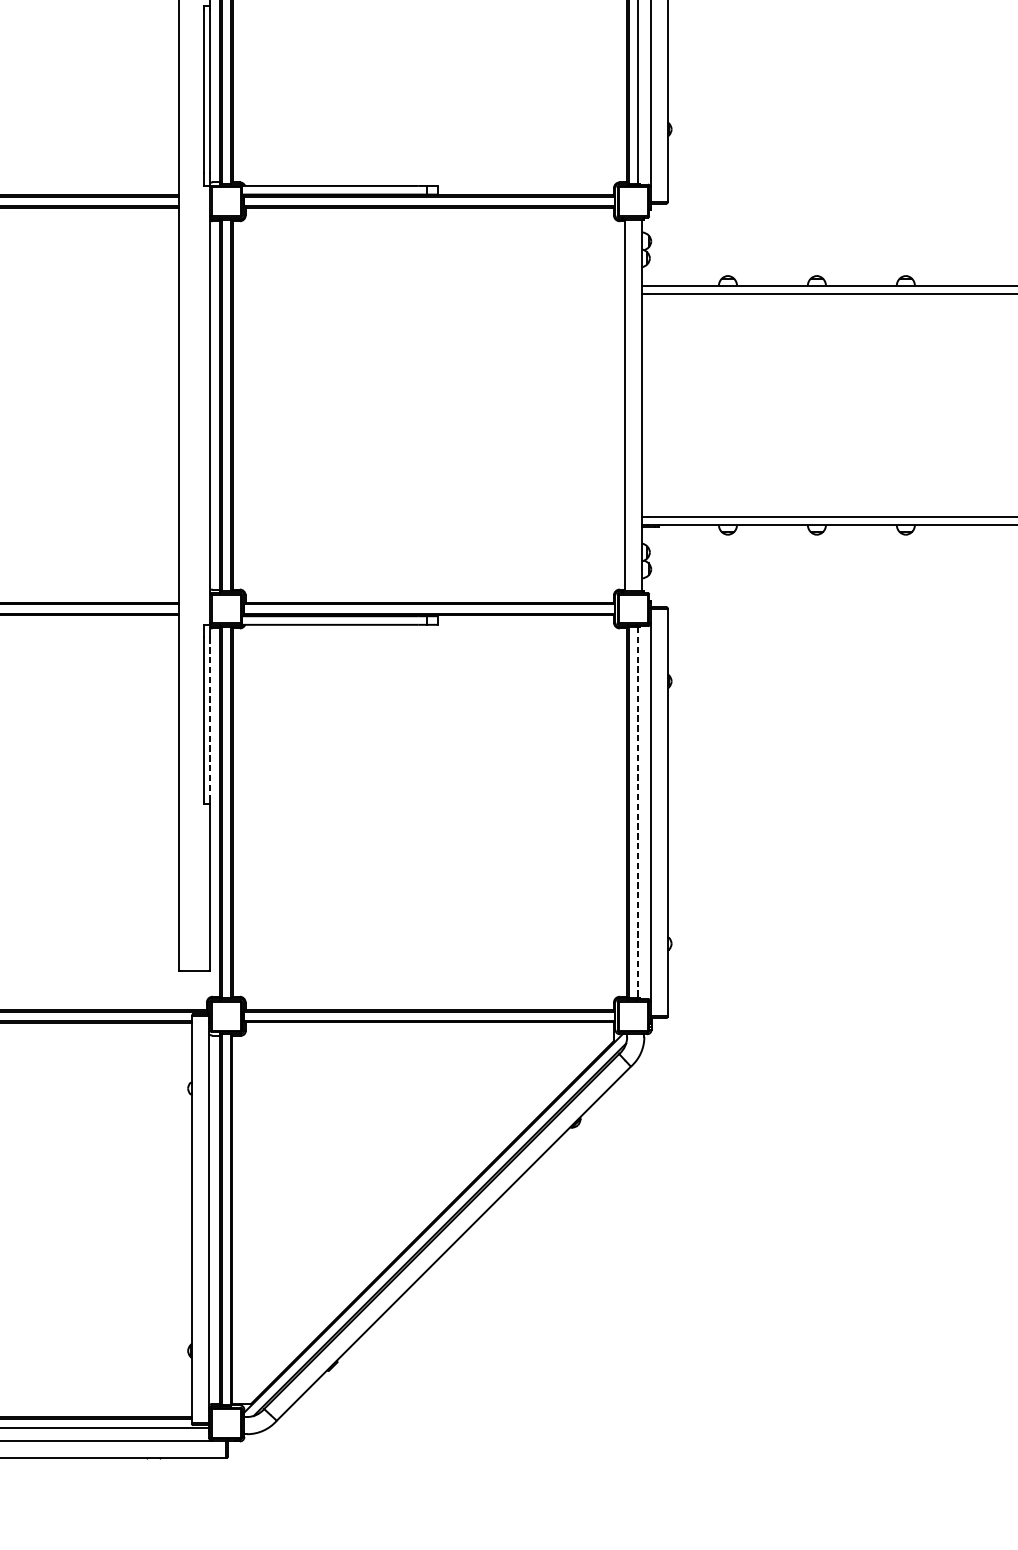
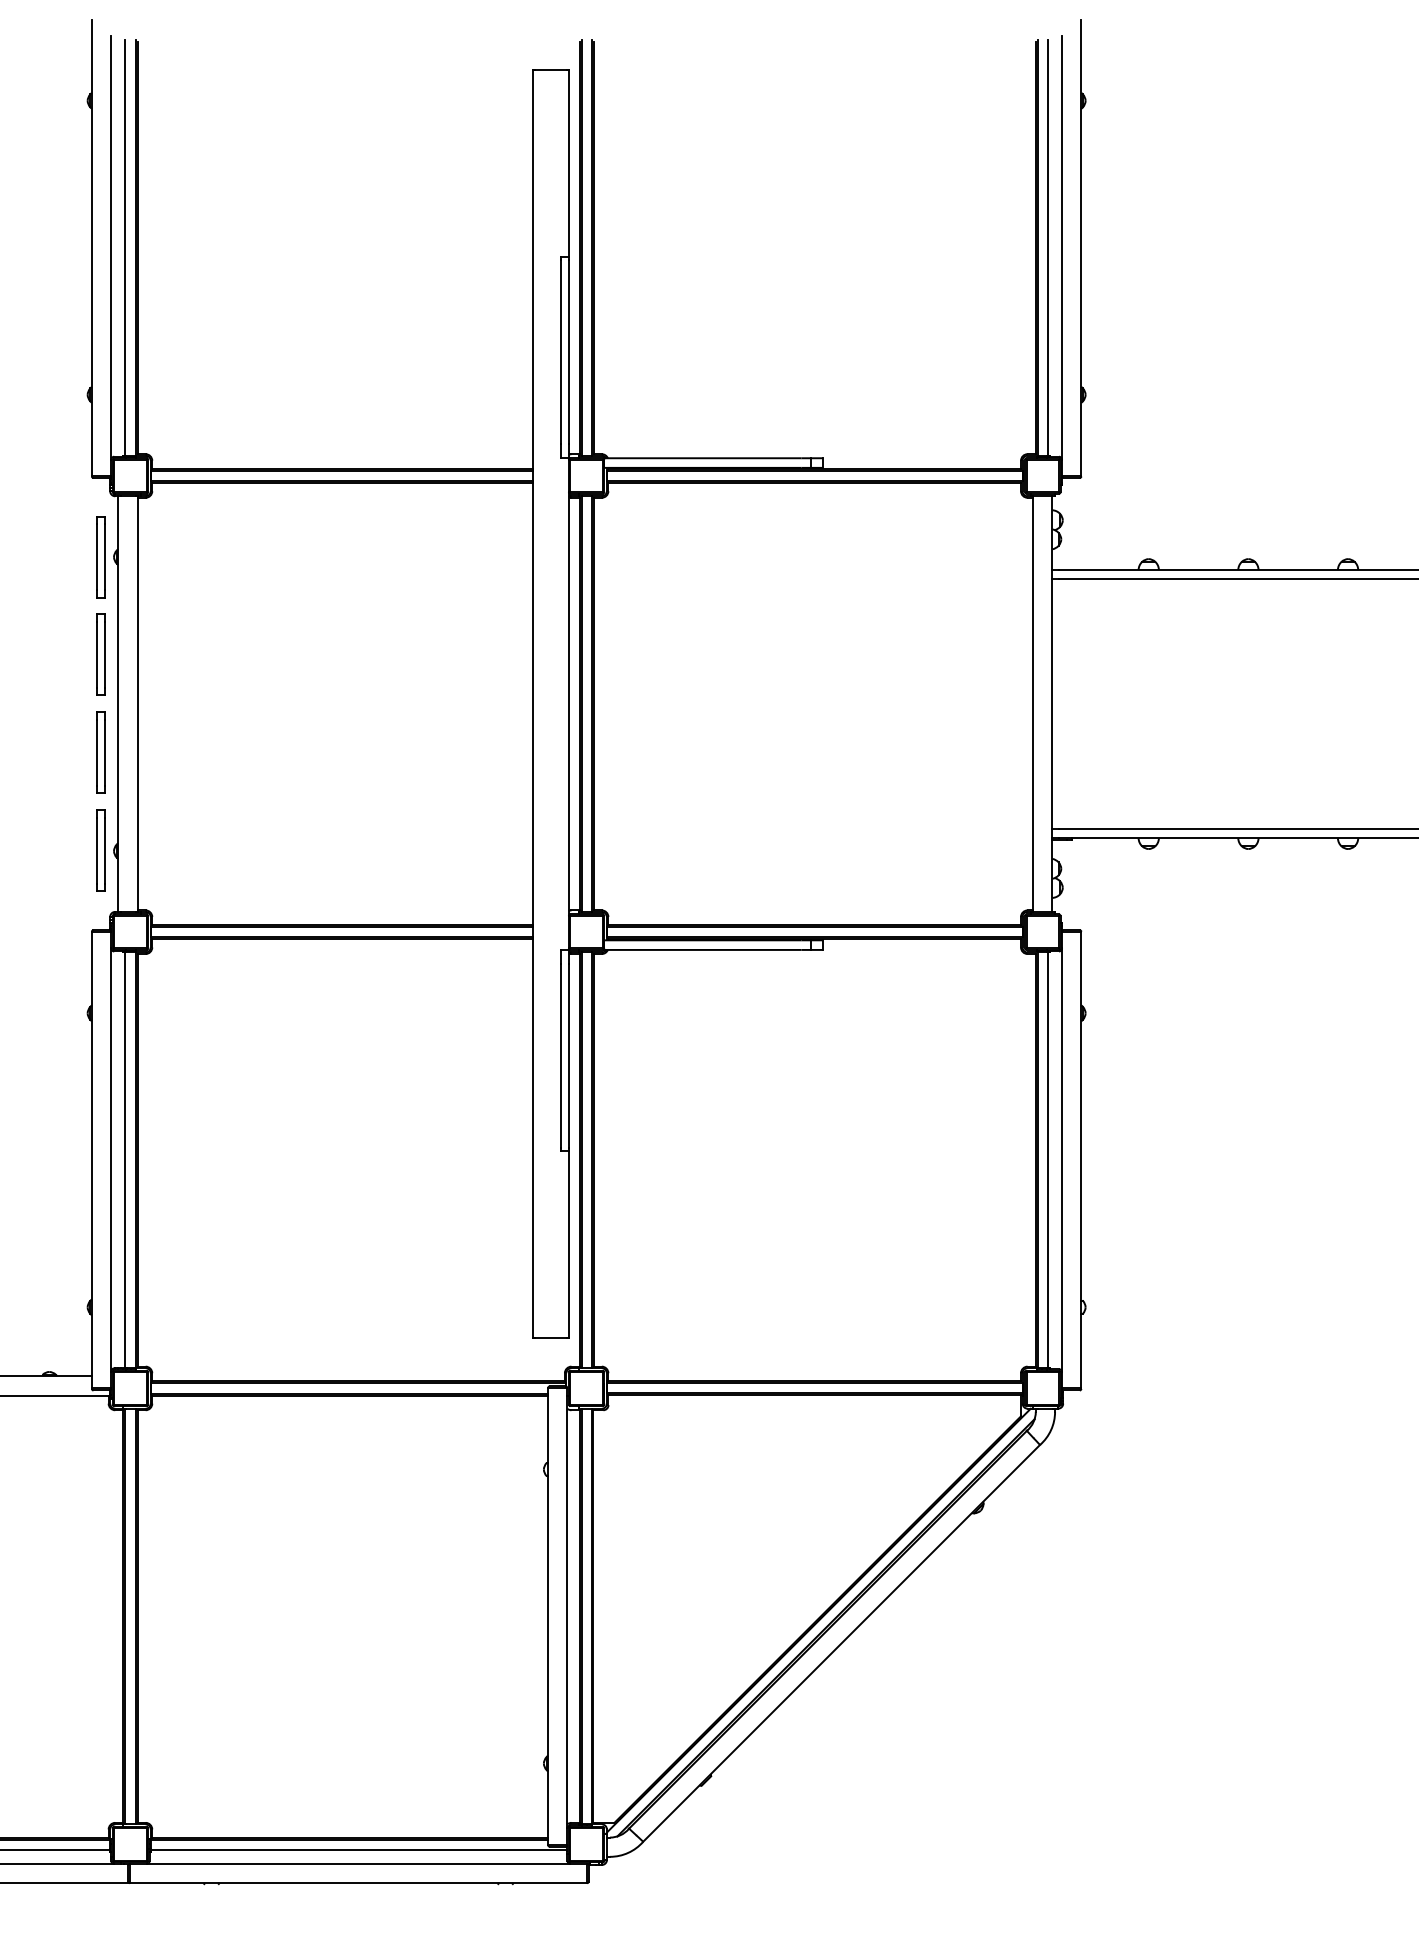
line: (210, 719) -> (568, 1056), dashed -> solid
line: (637, 812) -> (1047, 1160), dashed -> solid

